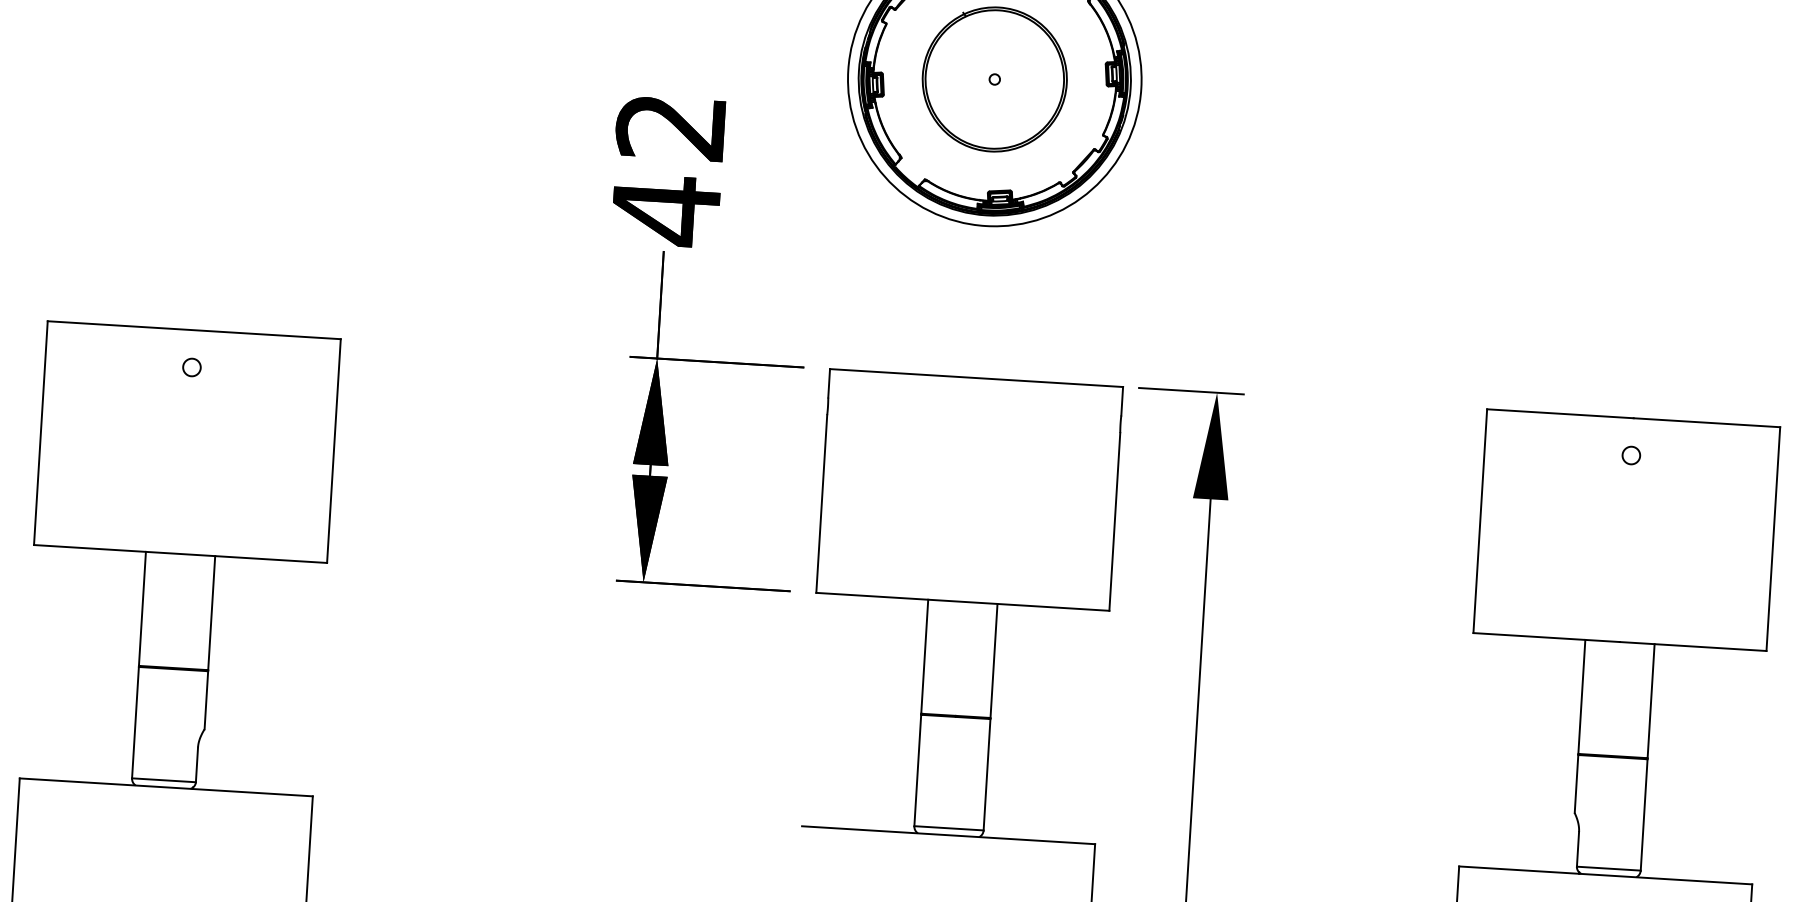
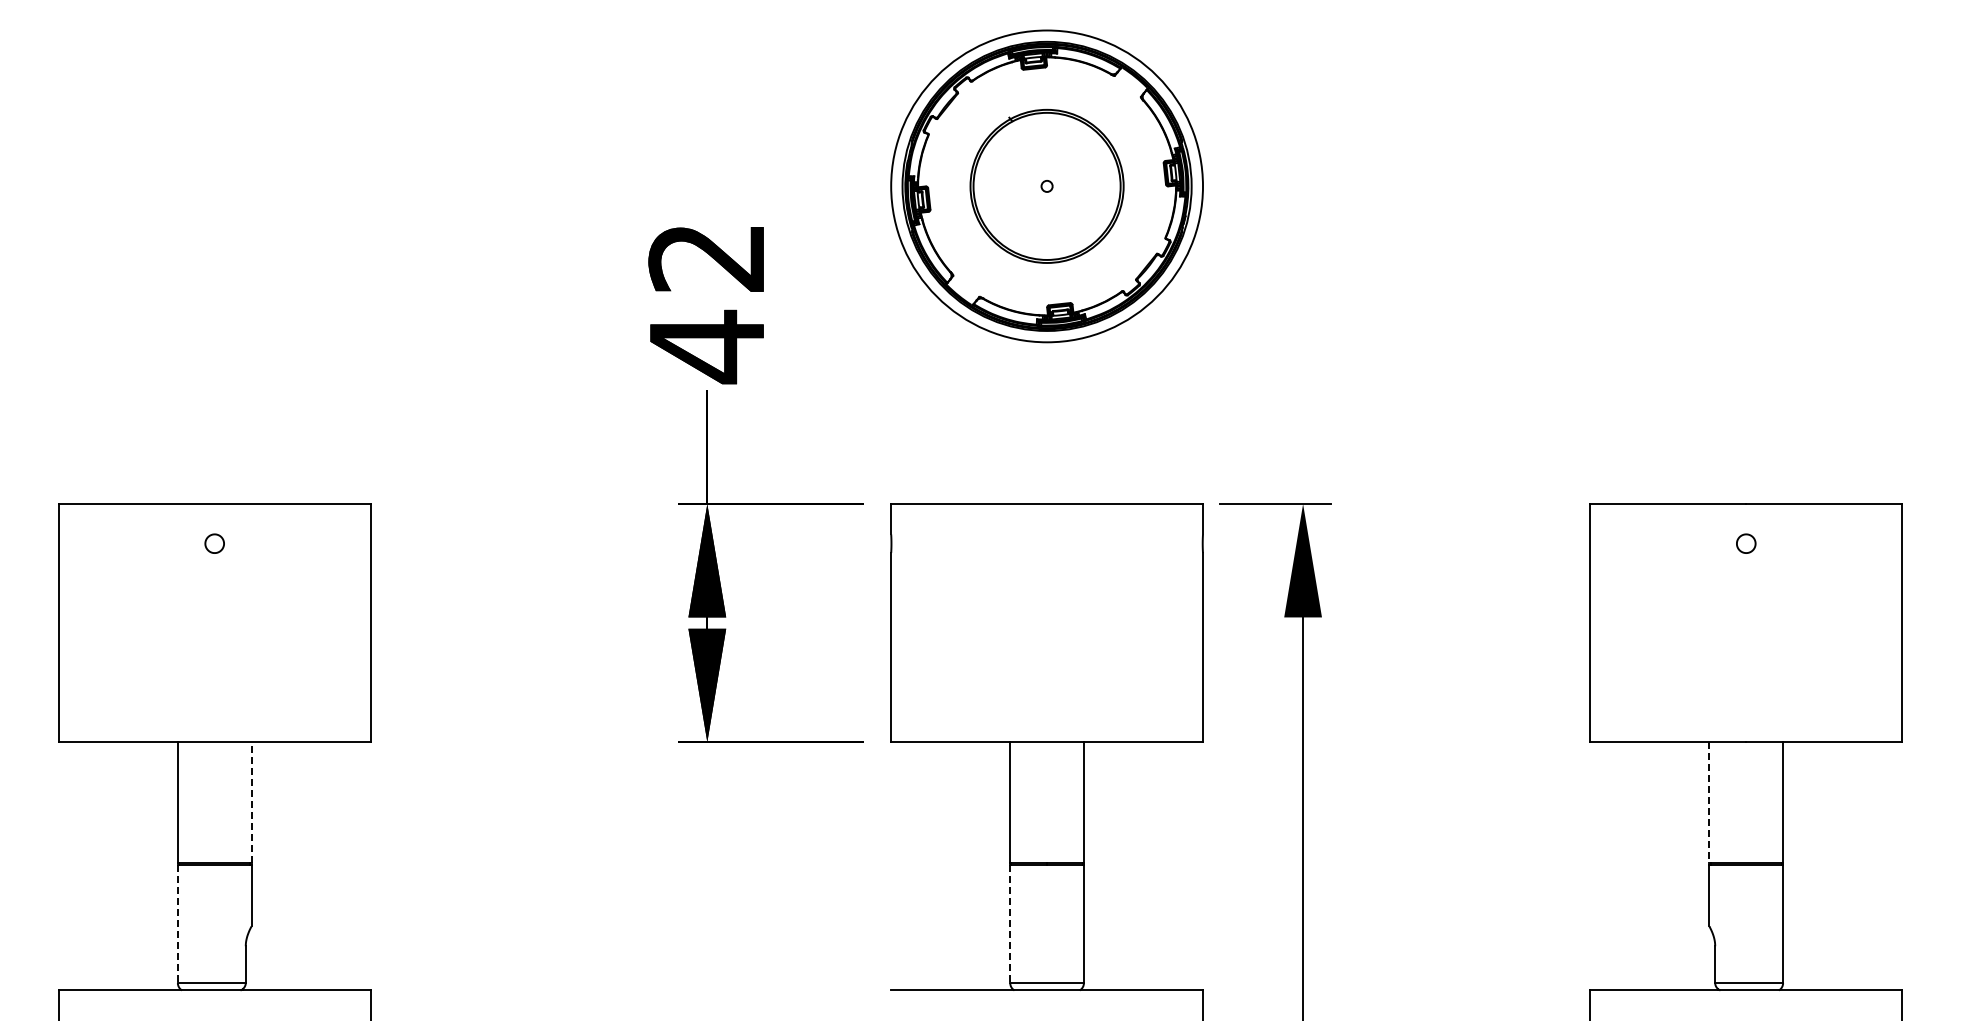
line: (211, 612) -> (251, 802), solid -> dashed
line: (1581, 696) -> (1709, 802), solid -> dashed
line: (135, 723) -> (177, 924), solid -> dashed
line: (917, 771) -> (1010, 924), solid -> dashed

